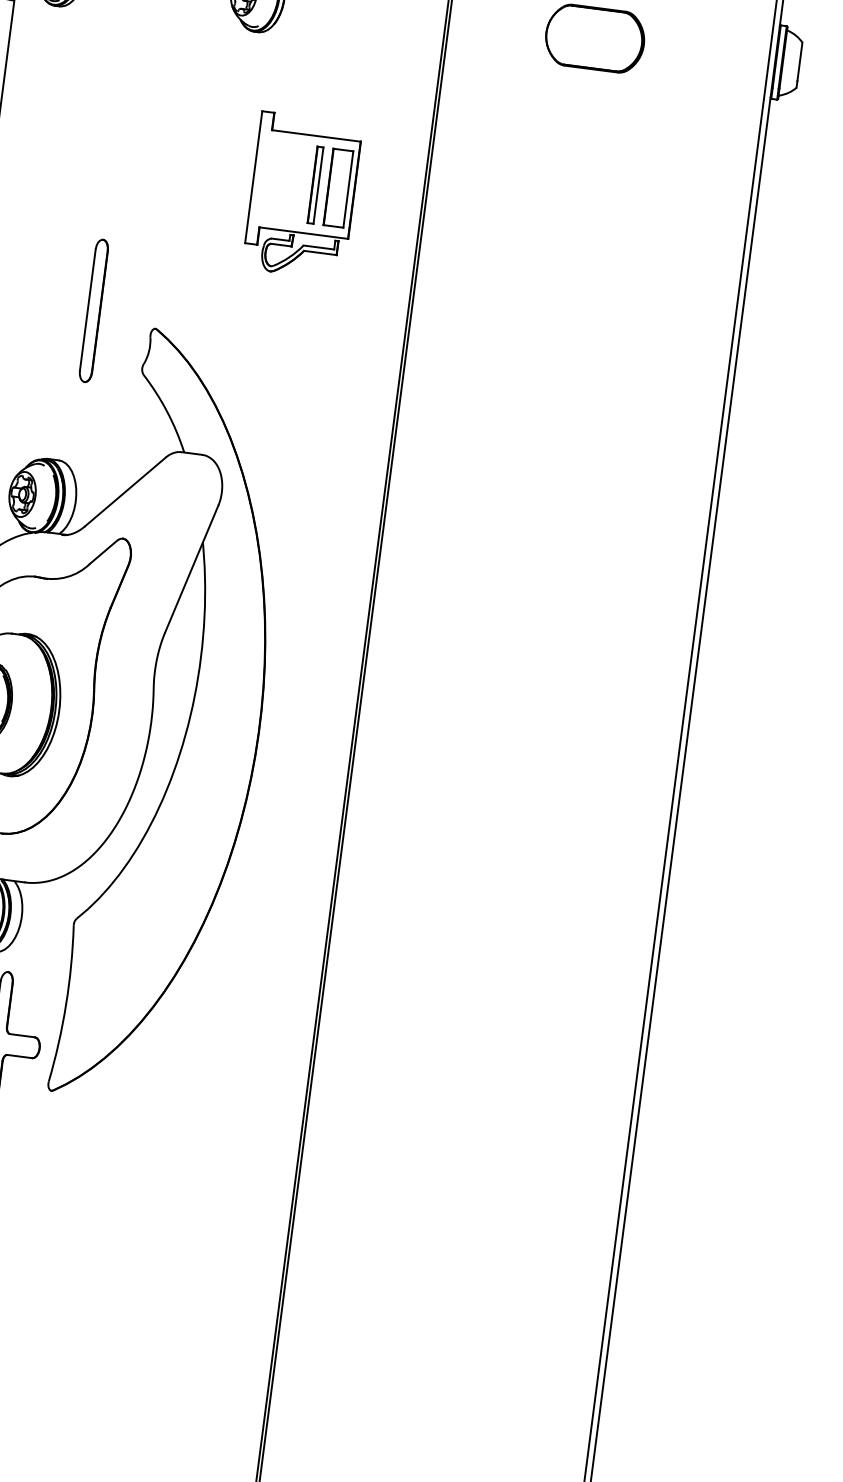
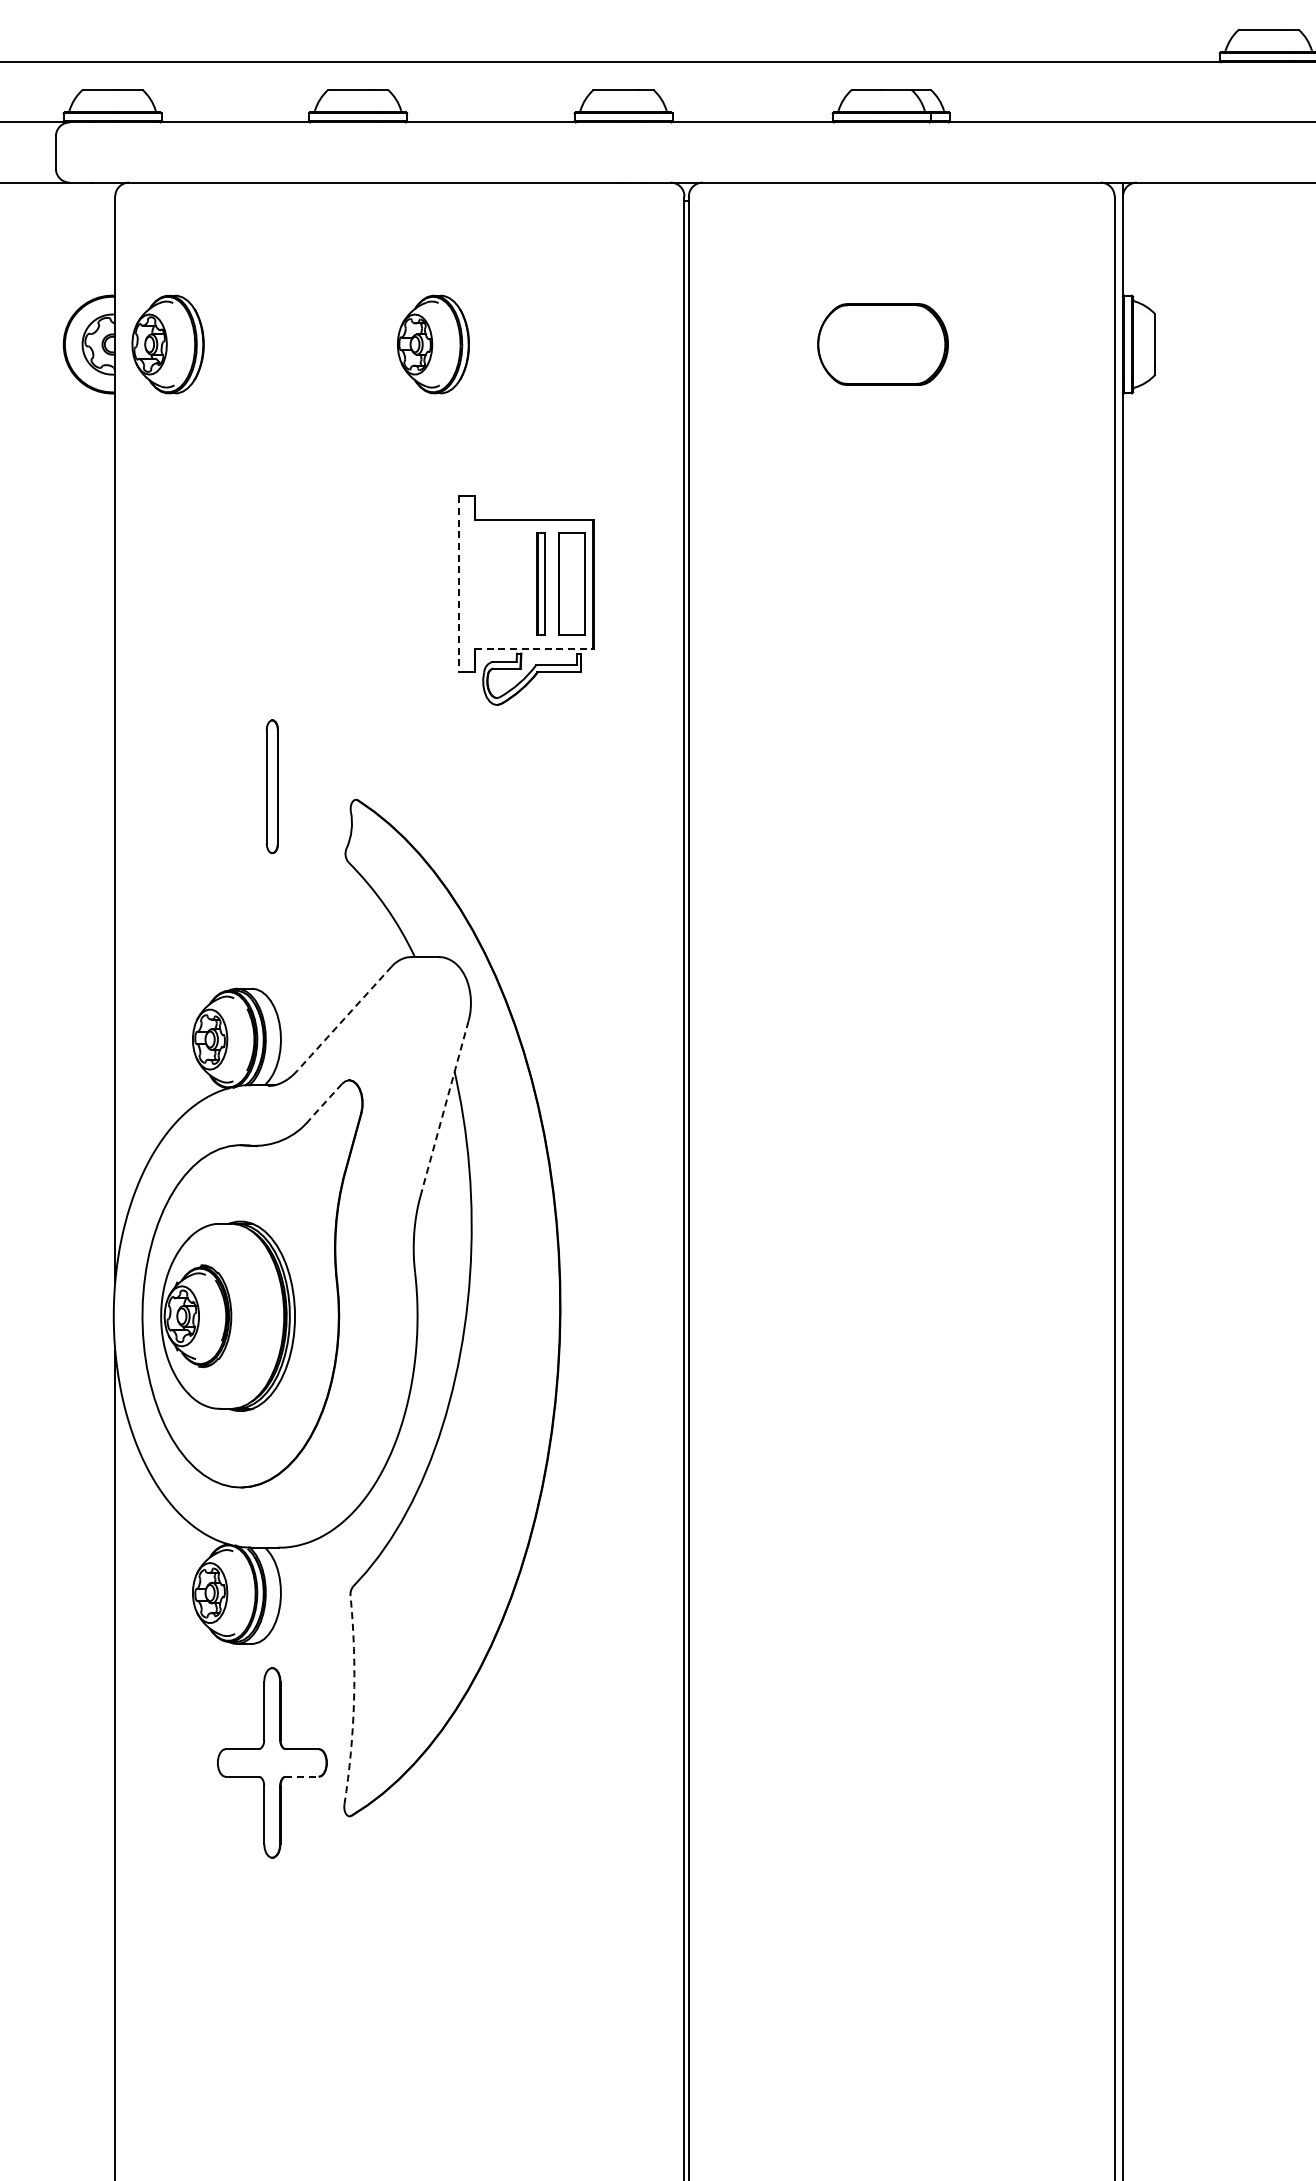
line: (254, 177) -> (459, 584), solid -> dashed
line: (303, 233) -> (534, 649), solid -> dashed
part: (94, 310) -> (272, 786), size x0.7
line: (125, 491) -> (344, 1018), solid -> dashed
line: (103, 552) -> (326, 1101), solid -> dashed
line: (191, 569) -> (444, 1108), solid -> dashed
arc: (66, 1004) -> (354, 1700), solid -> dashed
line: (20, 1056) -> (302, 1776), solid -> dashed

